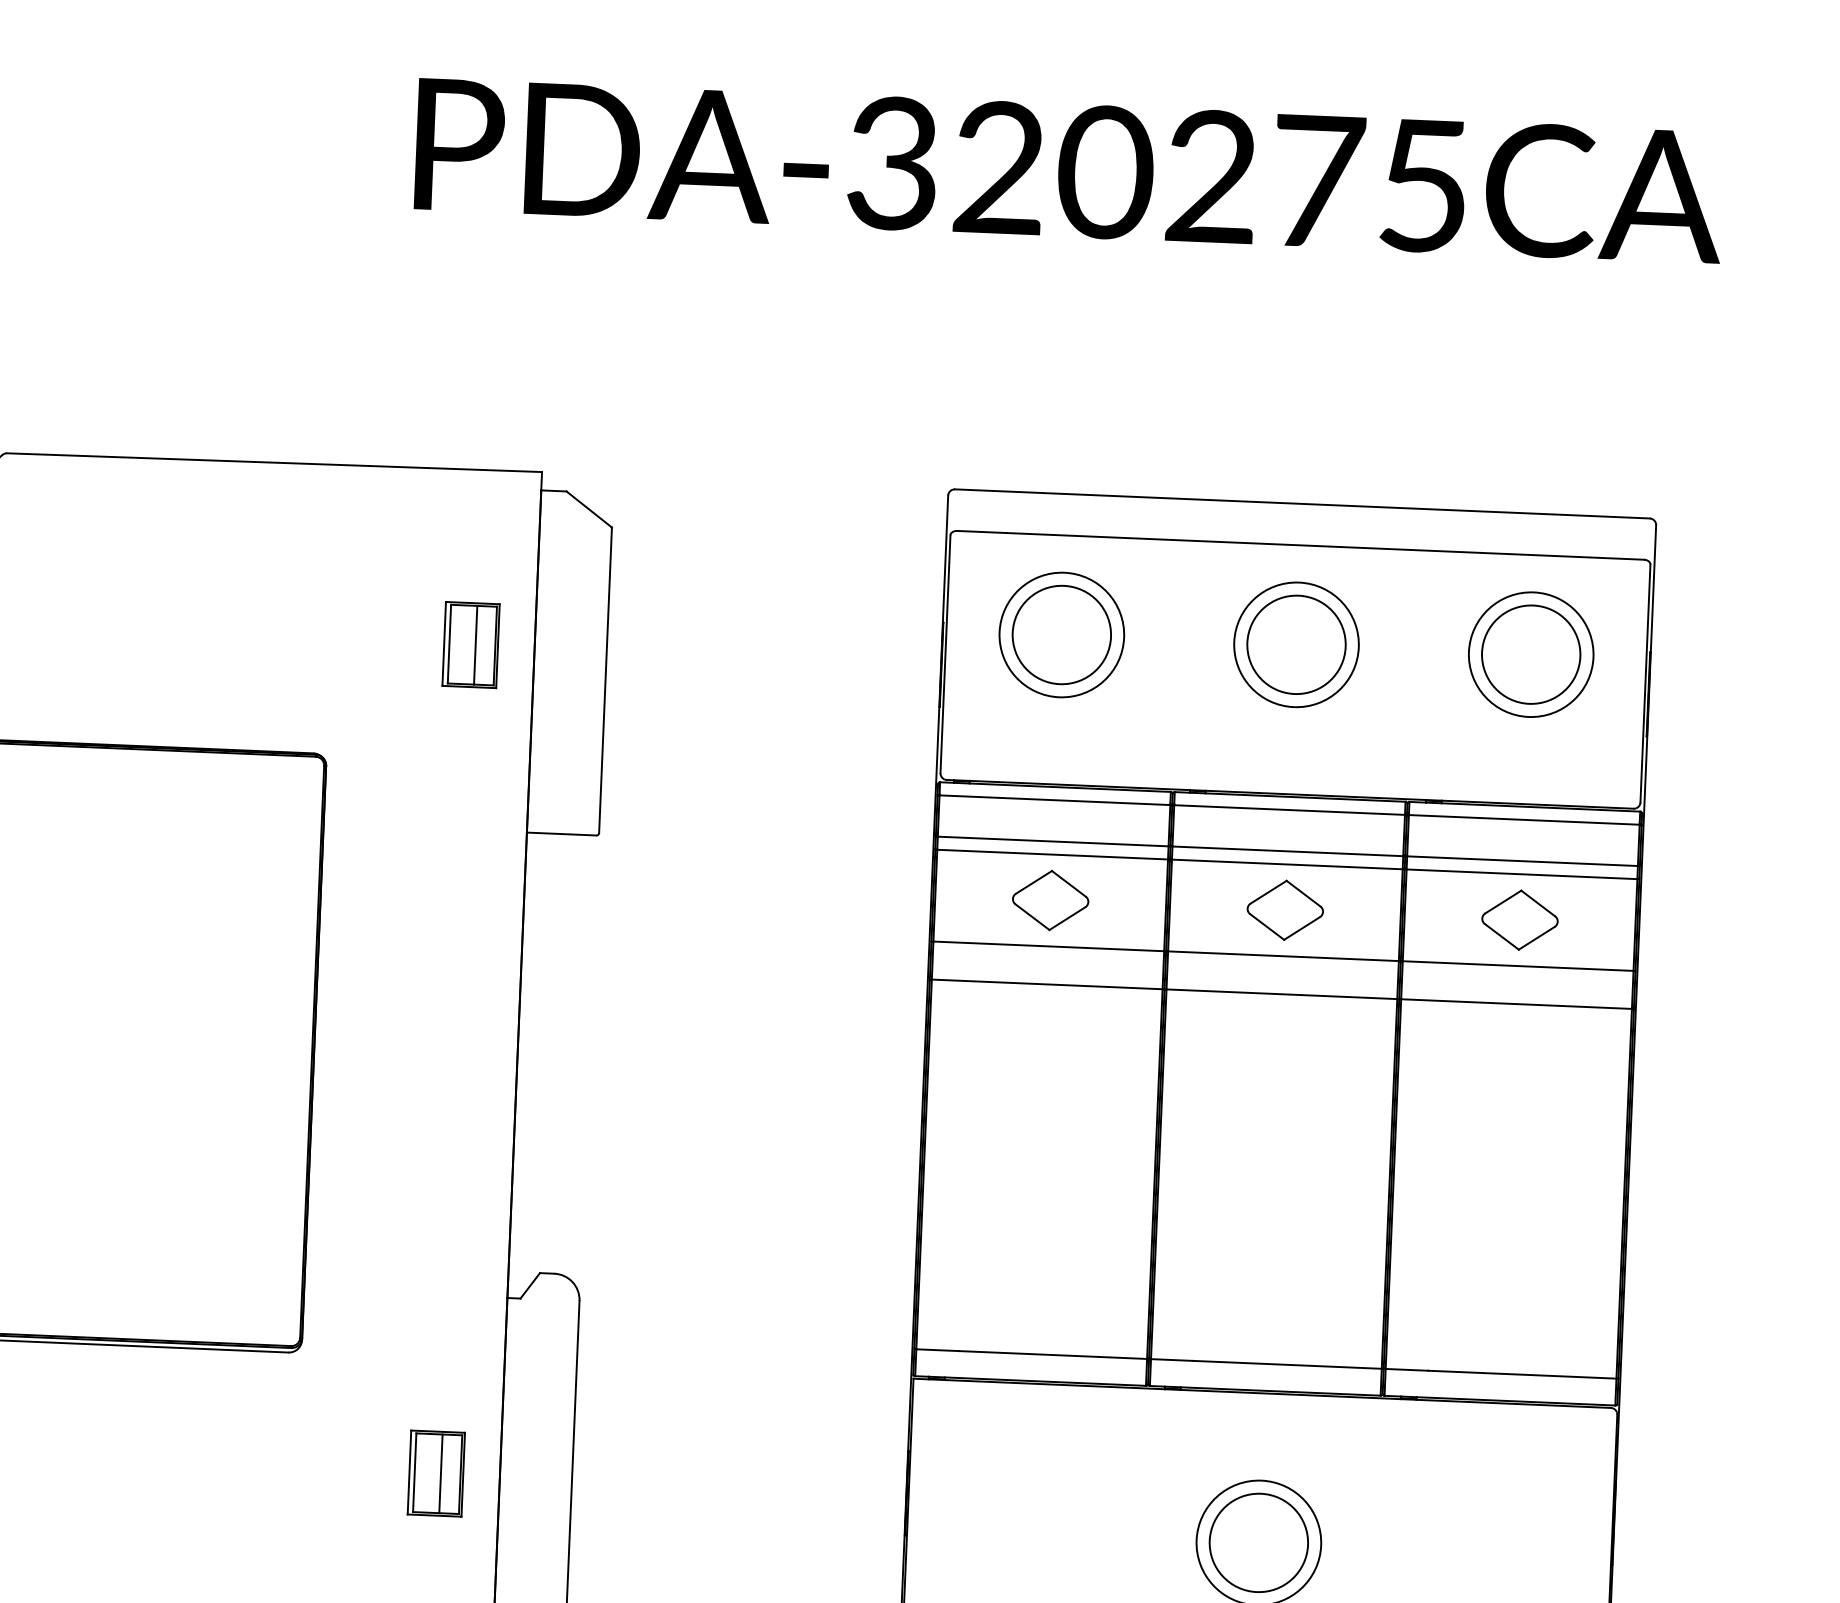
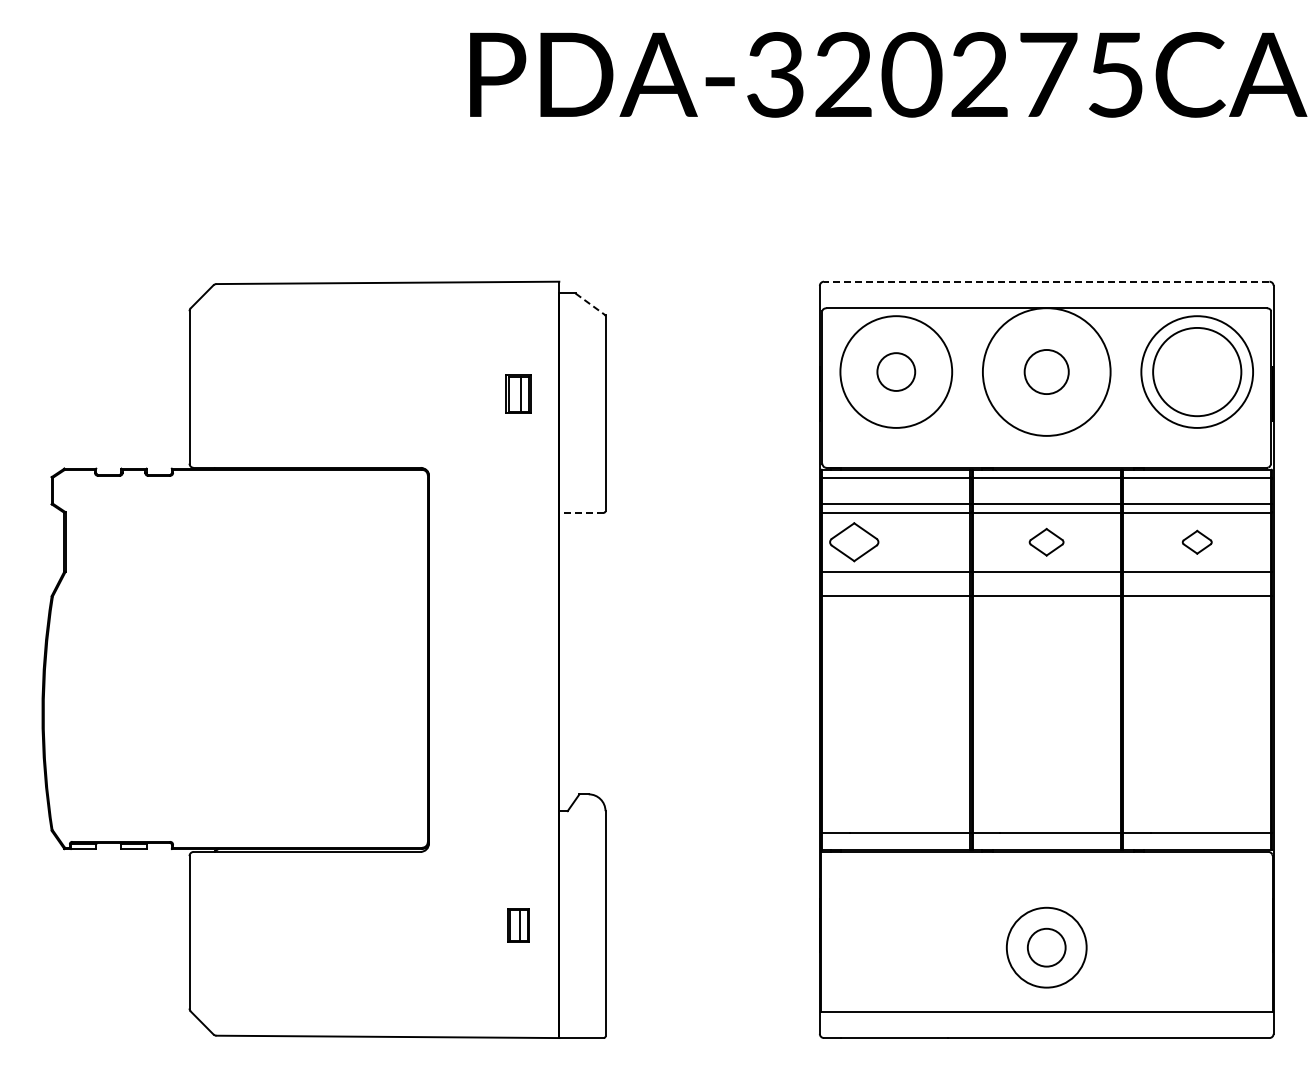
line: (1302, 503) -> (1046, 281), solid -> dashed
line: (589, 509) -> (590, 304), solid -> dashed
circle: (1060, 634) -> (895, 371), size x0.6
circle: (1062, 634) -> (896, 371), size x1.4
part: (471, 643) -> (518, 393), size x0.7
circle: (1296, 643) -> (1046, 371), size x0.7
circle: (1296, 643) -> (1046, 371), size x1.6
part: (1530, 653) -> (1196, 371), size x1.4
line: (561, 833) -> (581, 512), solid -> dashed
part: (1051, 900) -> (854, 542), moved
part: (1285, 910) -> (1046, 542), size x0.7
part: (1520, 920) -> (1197, 542), size x0.6
part: (436, 1473) -> (518, 925), size x0.6
circle: (1258, 1542) -> (1046, 947), size x0.6

